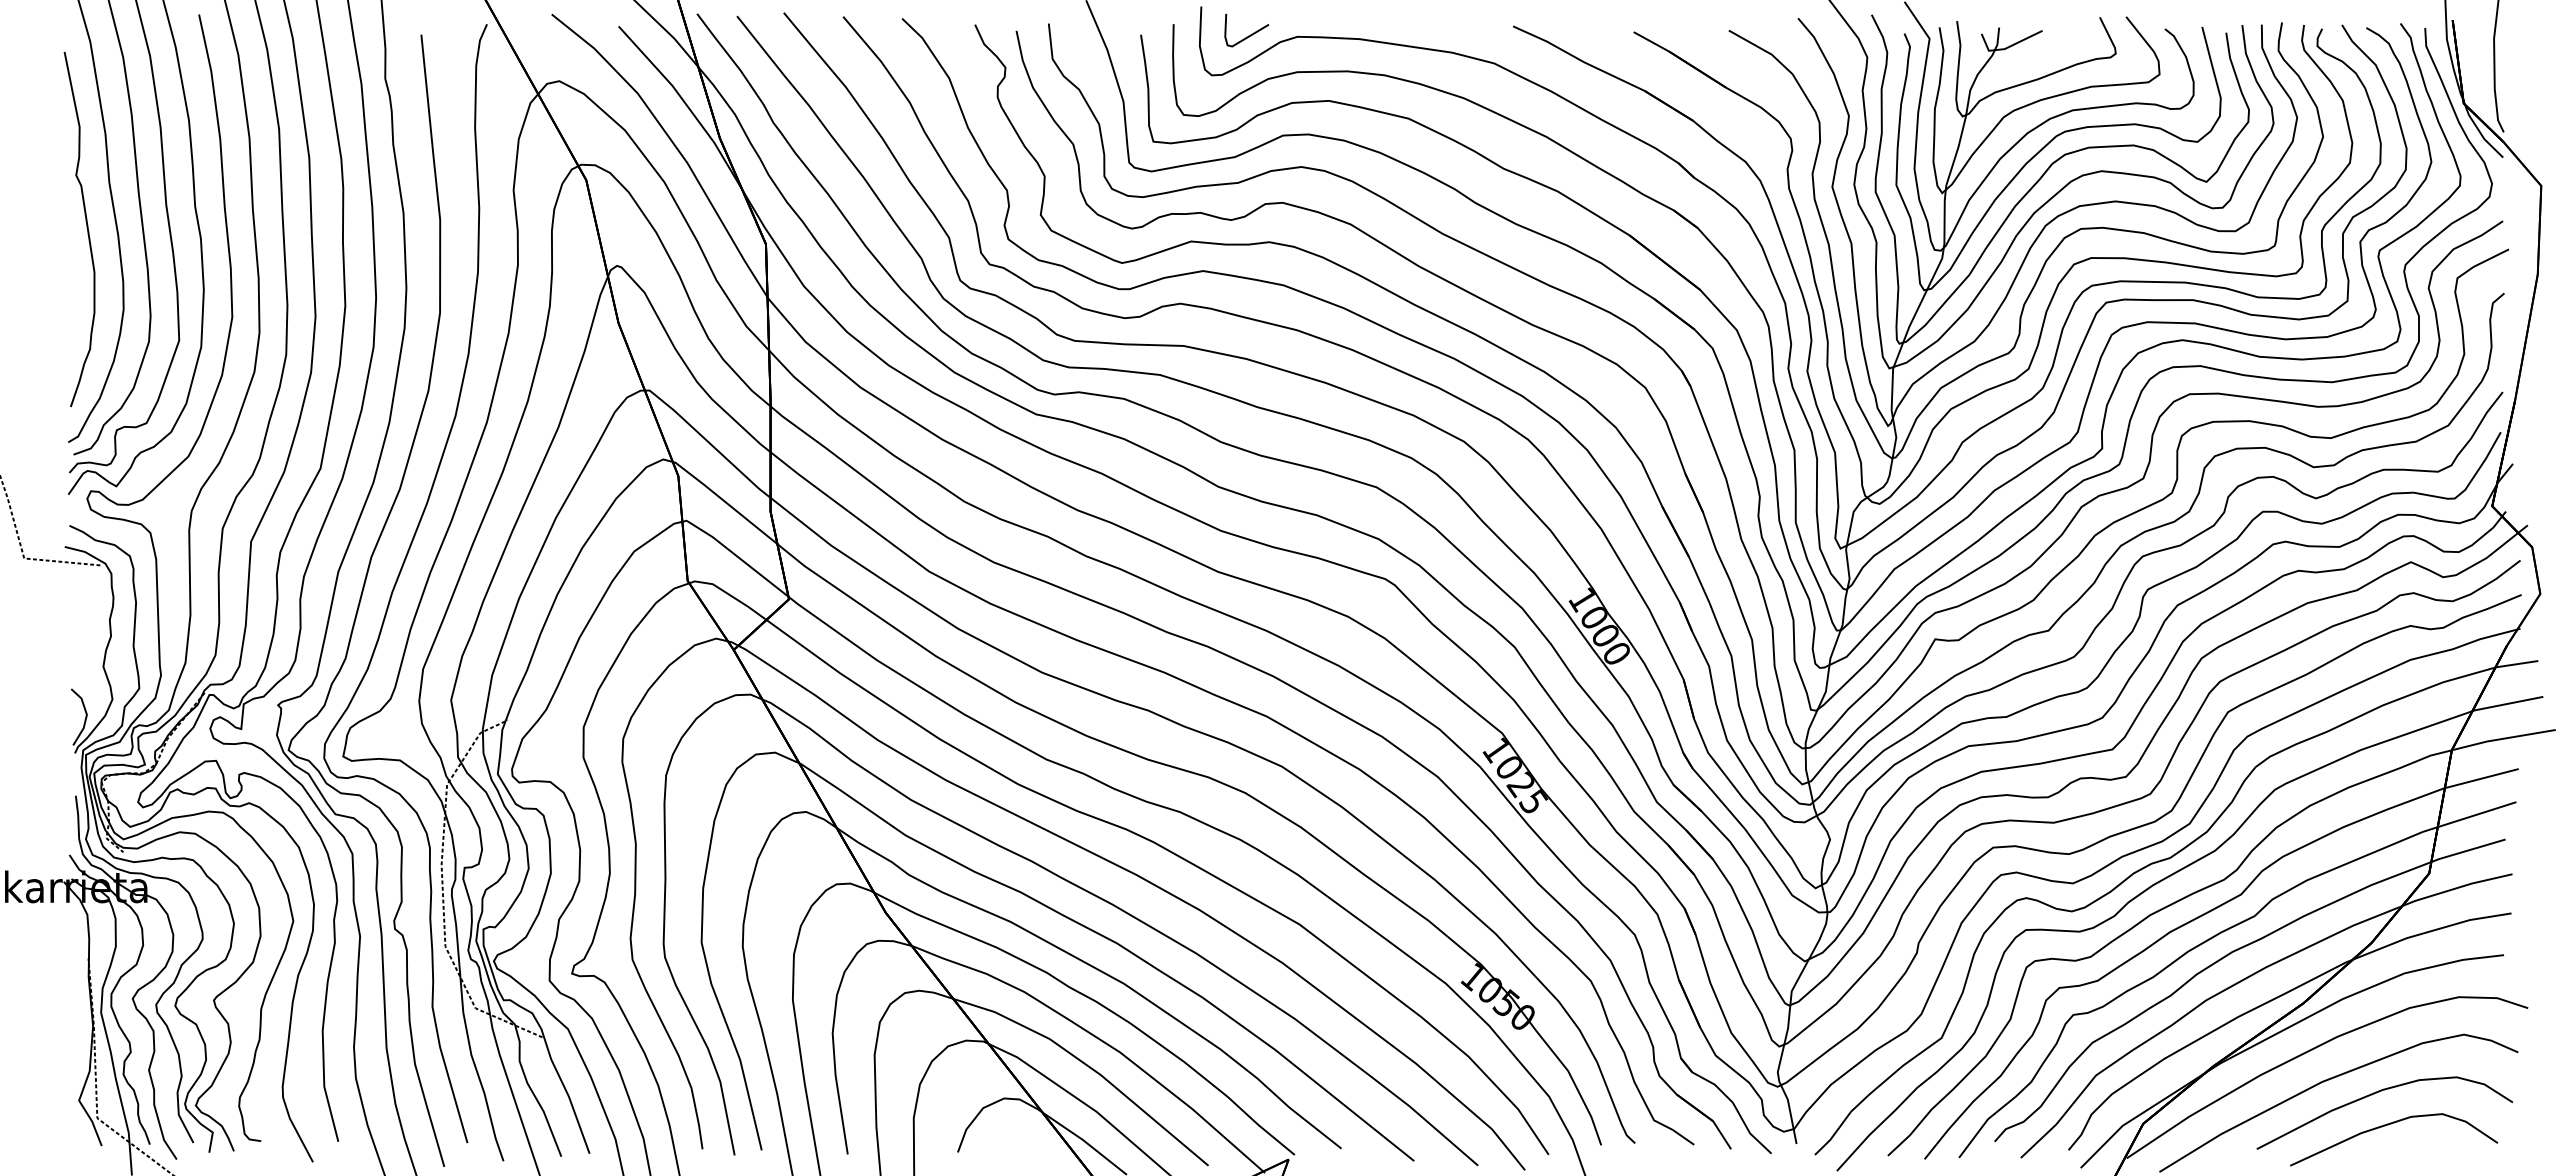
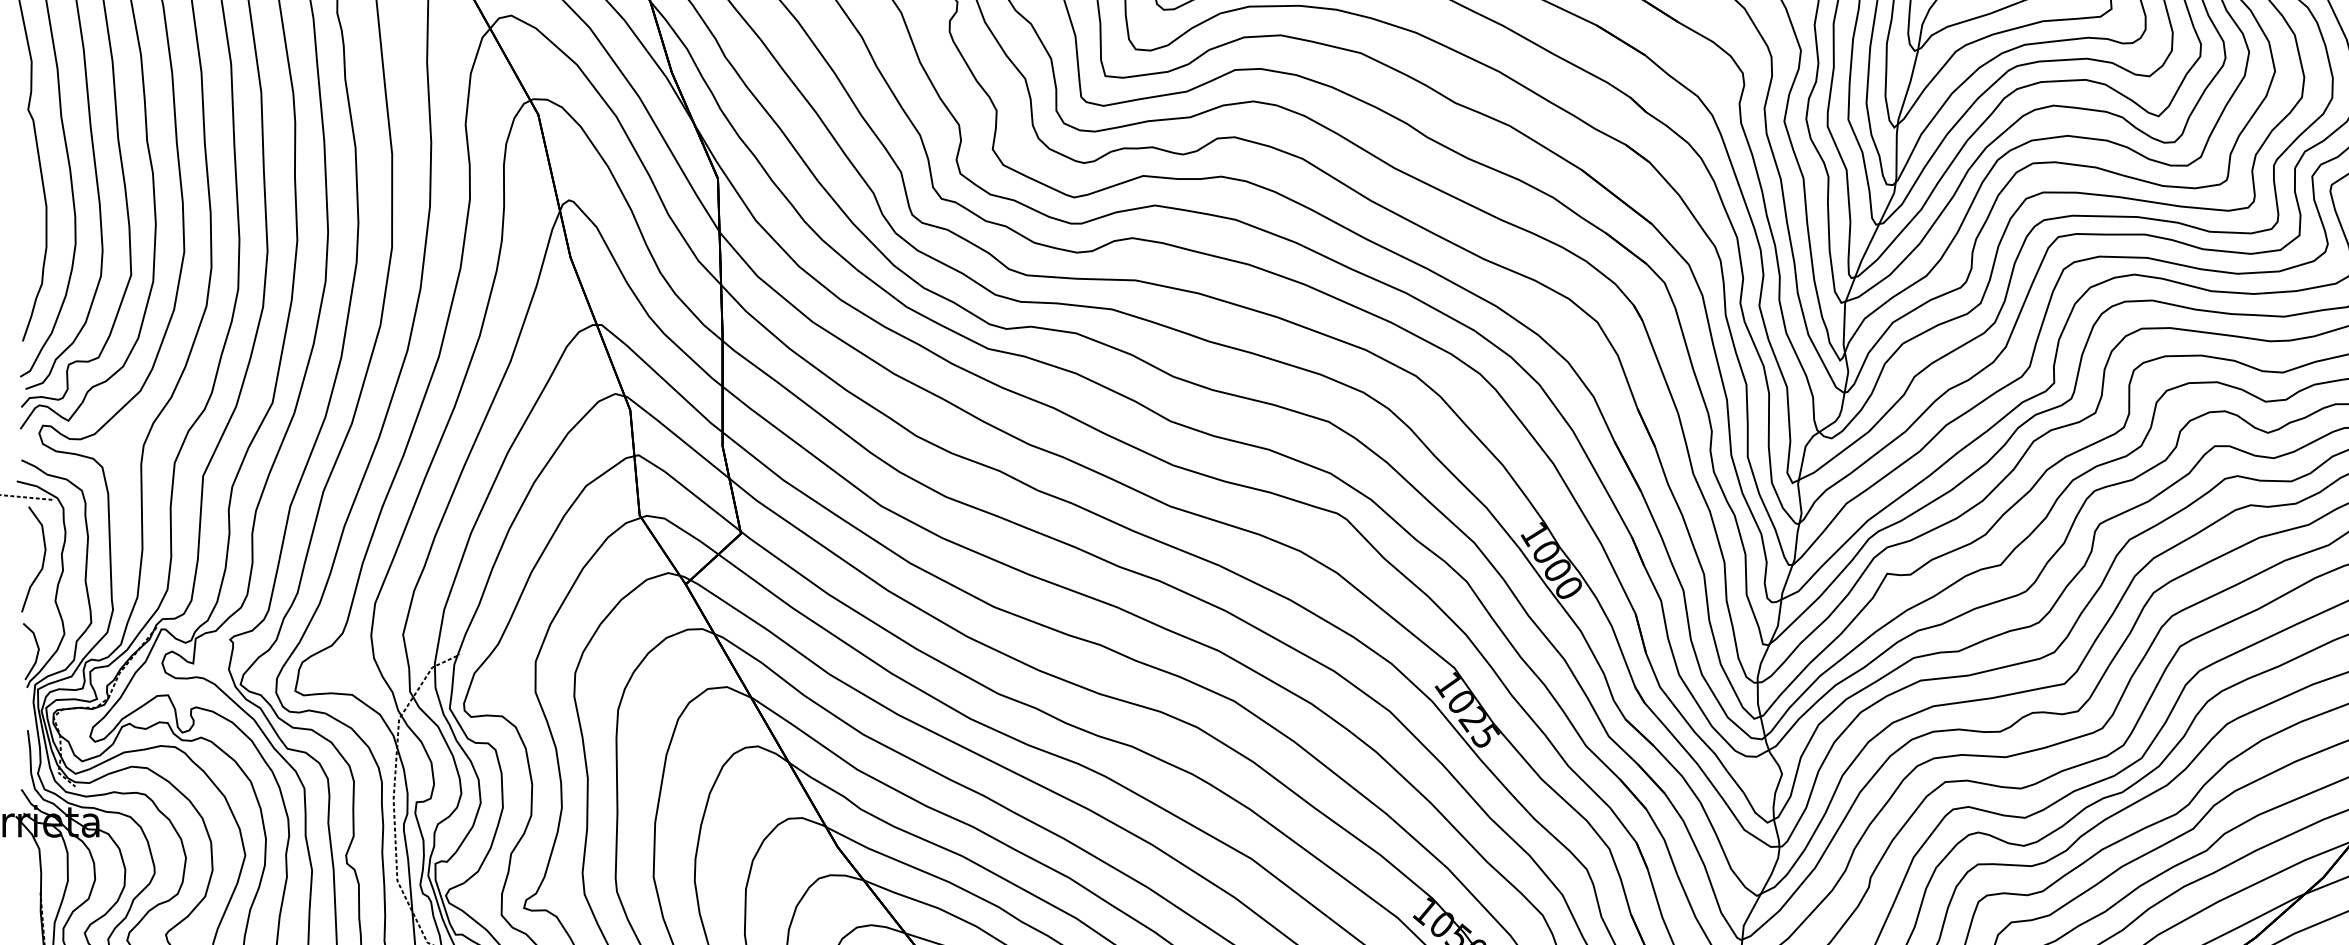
curve: (90, 626) -> (42, 560), added

